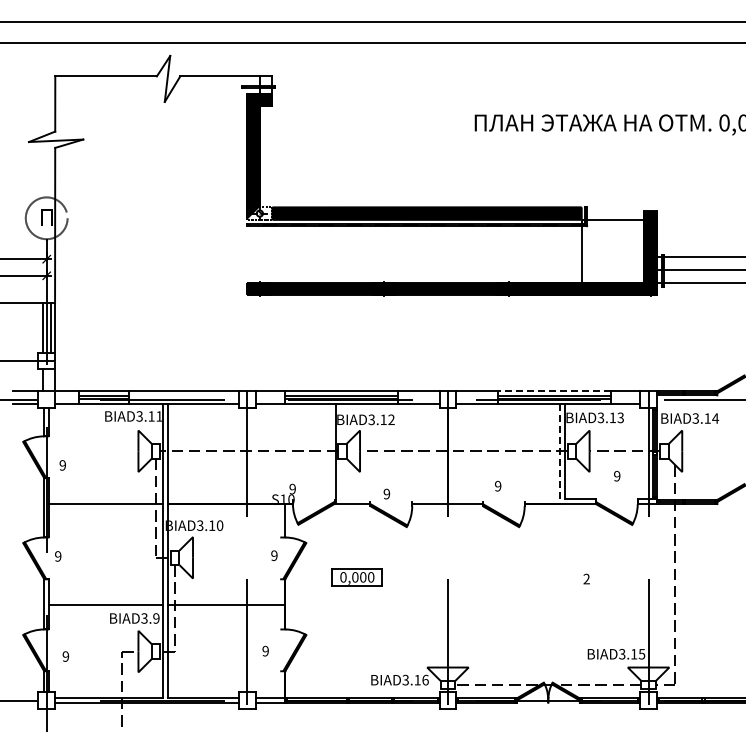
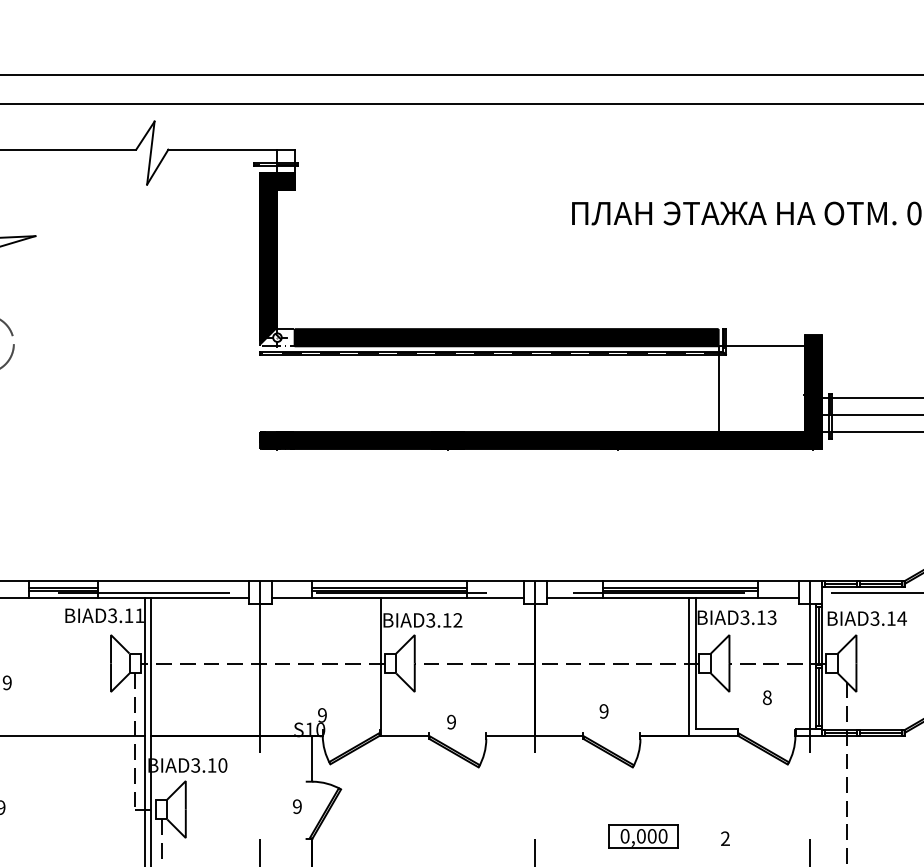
line: (553, 391) -> (679, 581), dashed -> solid
line: (560, 454) -> (689, 667), dashed -> solid
text: (617, 476) -> (767, 698), 9 -> 8
part: (356, 577) -> (642, 836), moved

